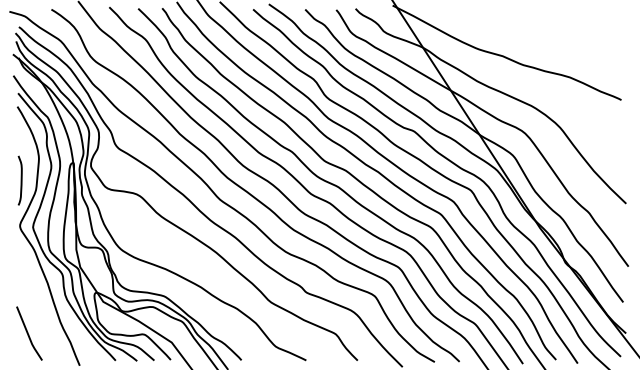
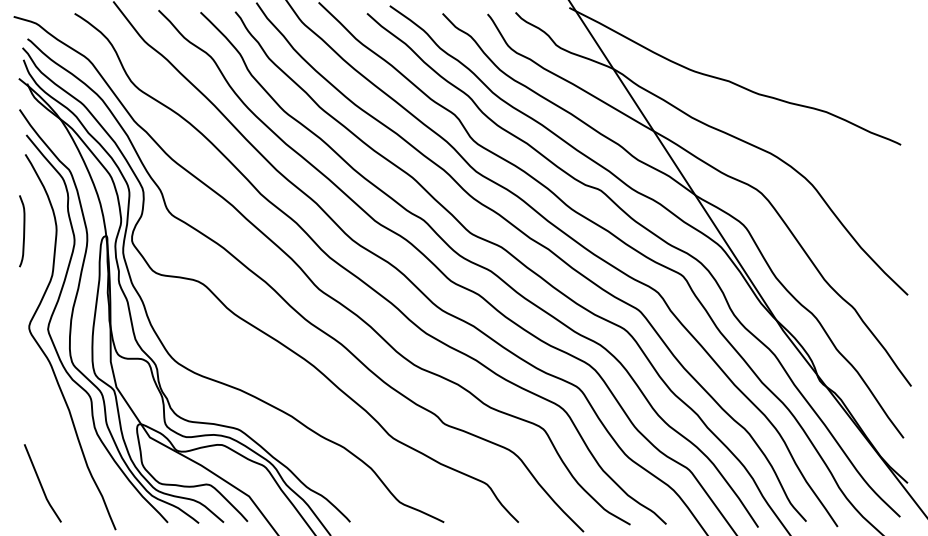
curve: (20, 180) -> (22, 231), moved

